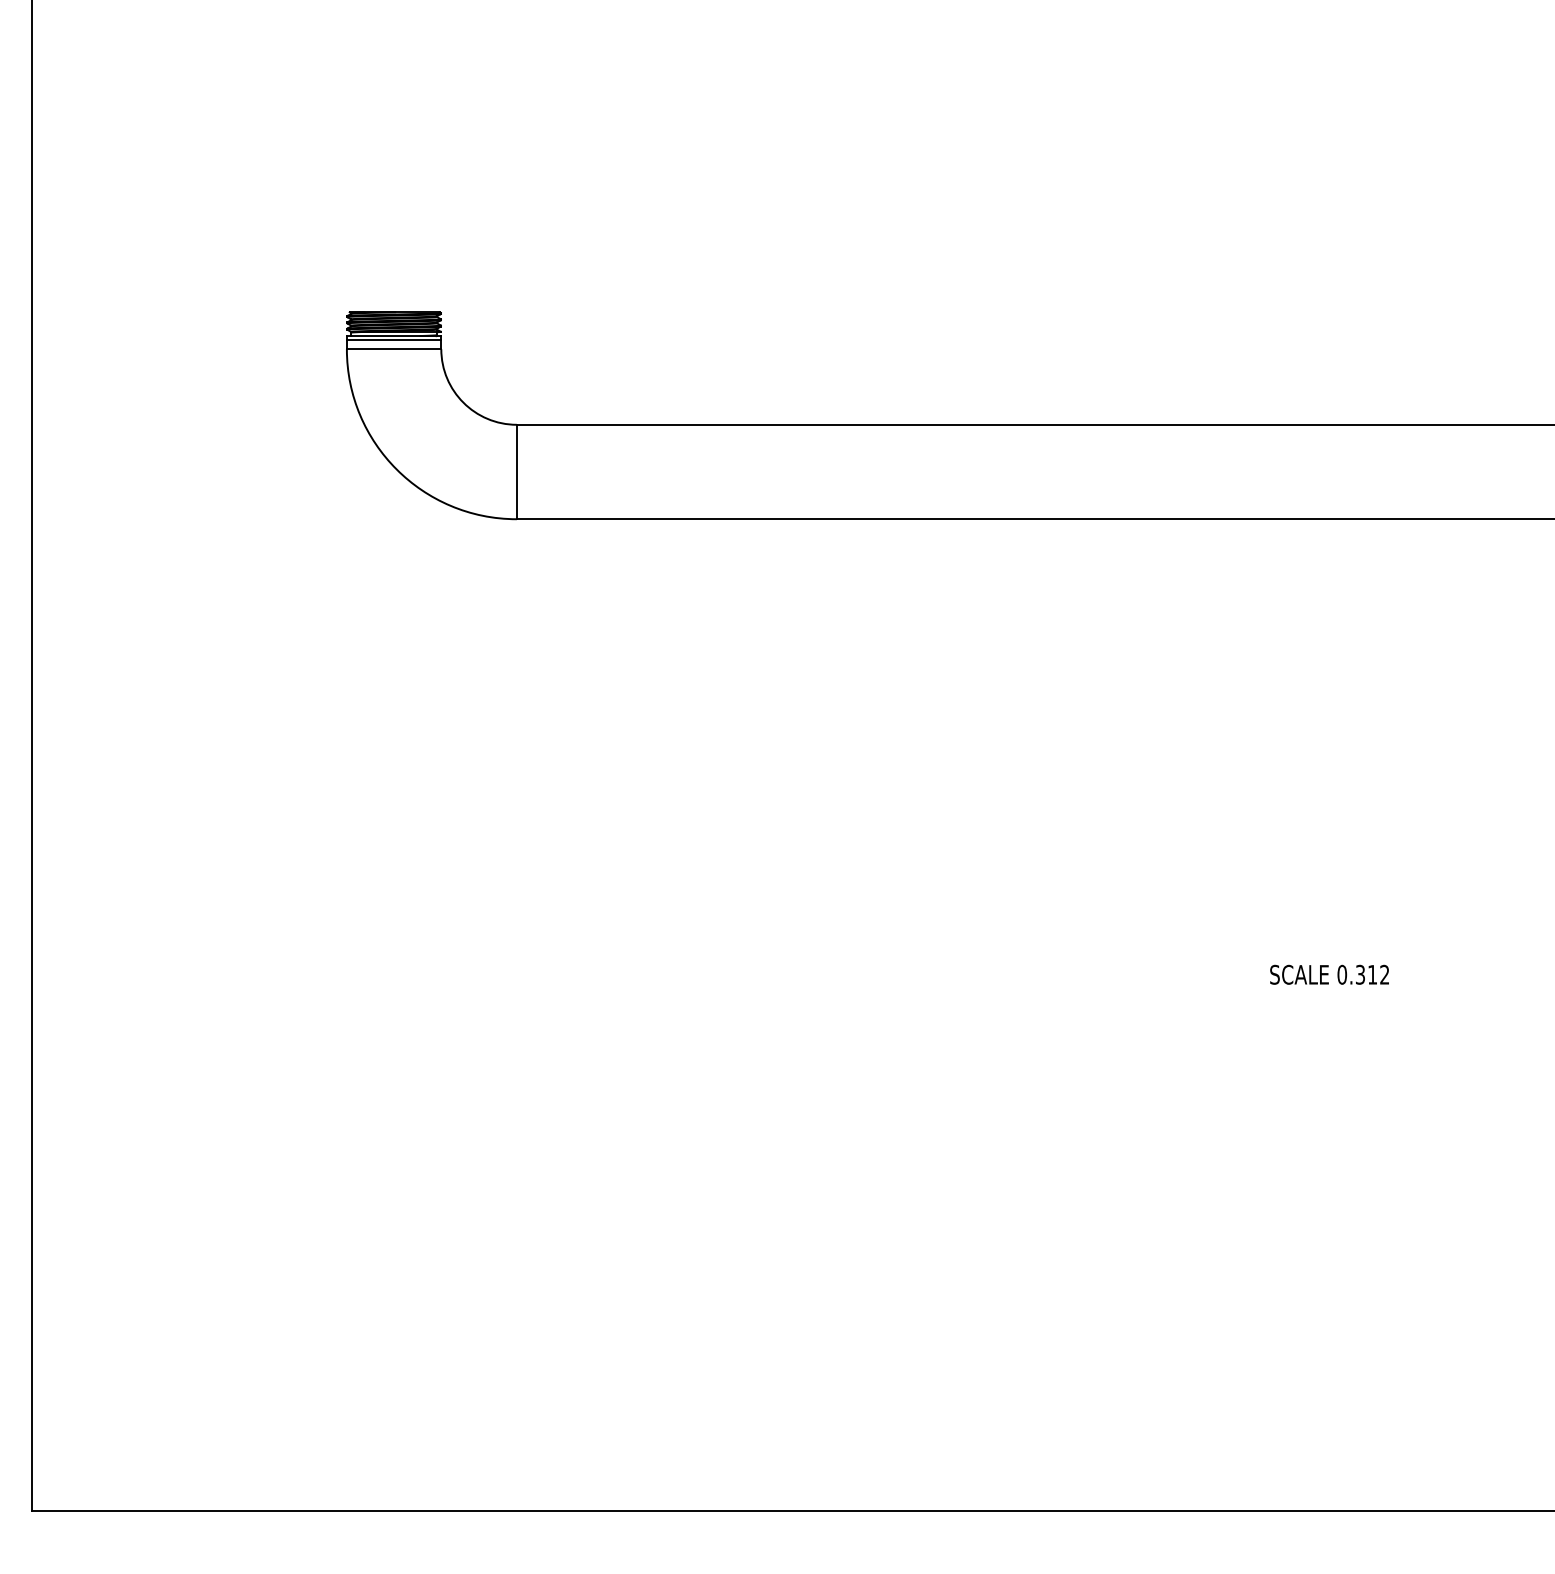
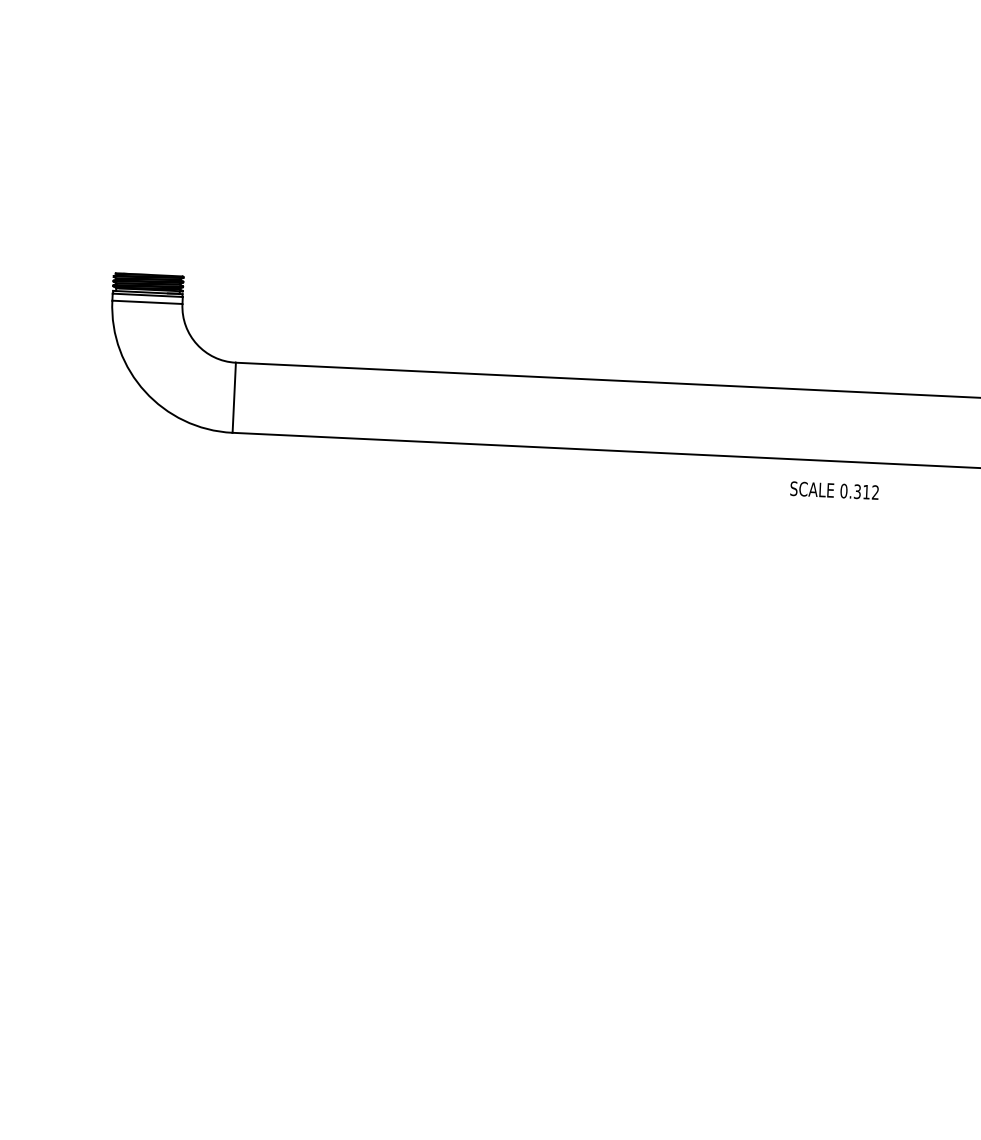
text: (1329, 974) -> (834, 490), moved

